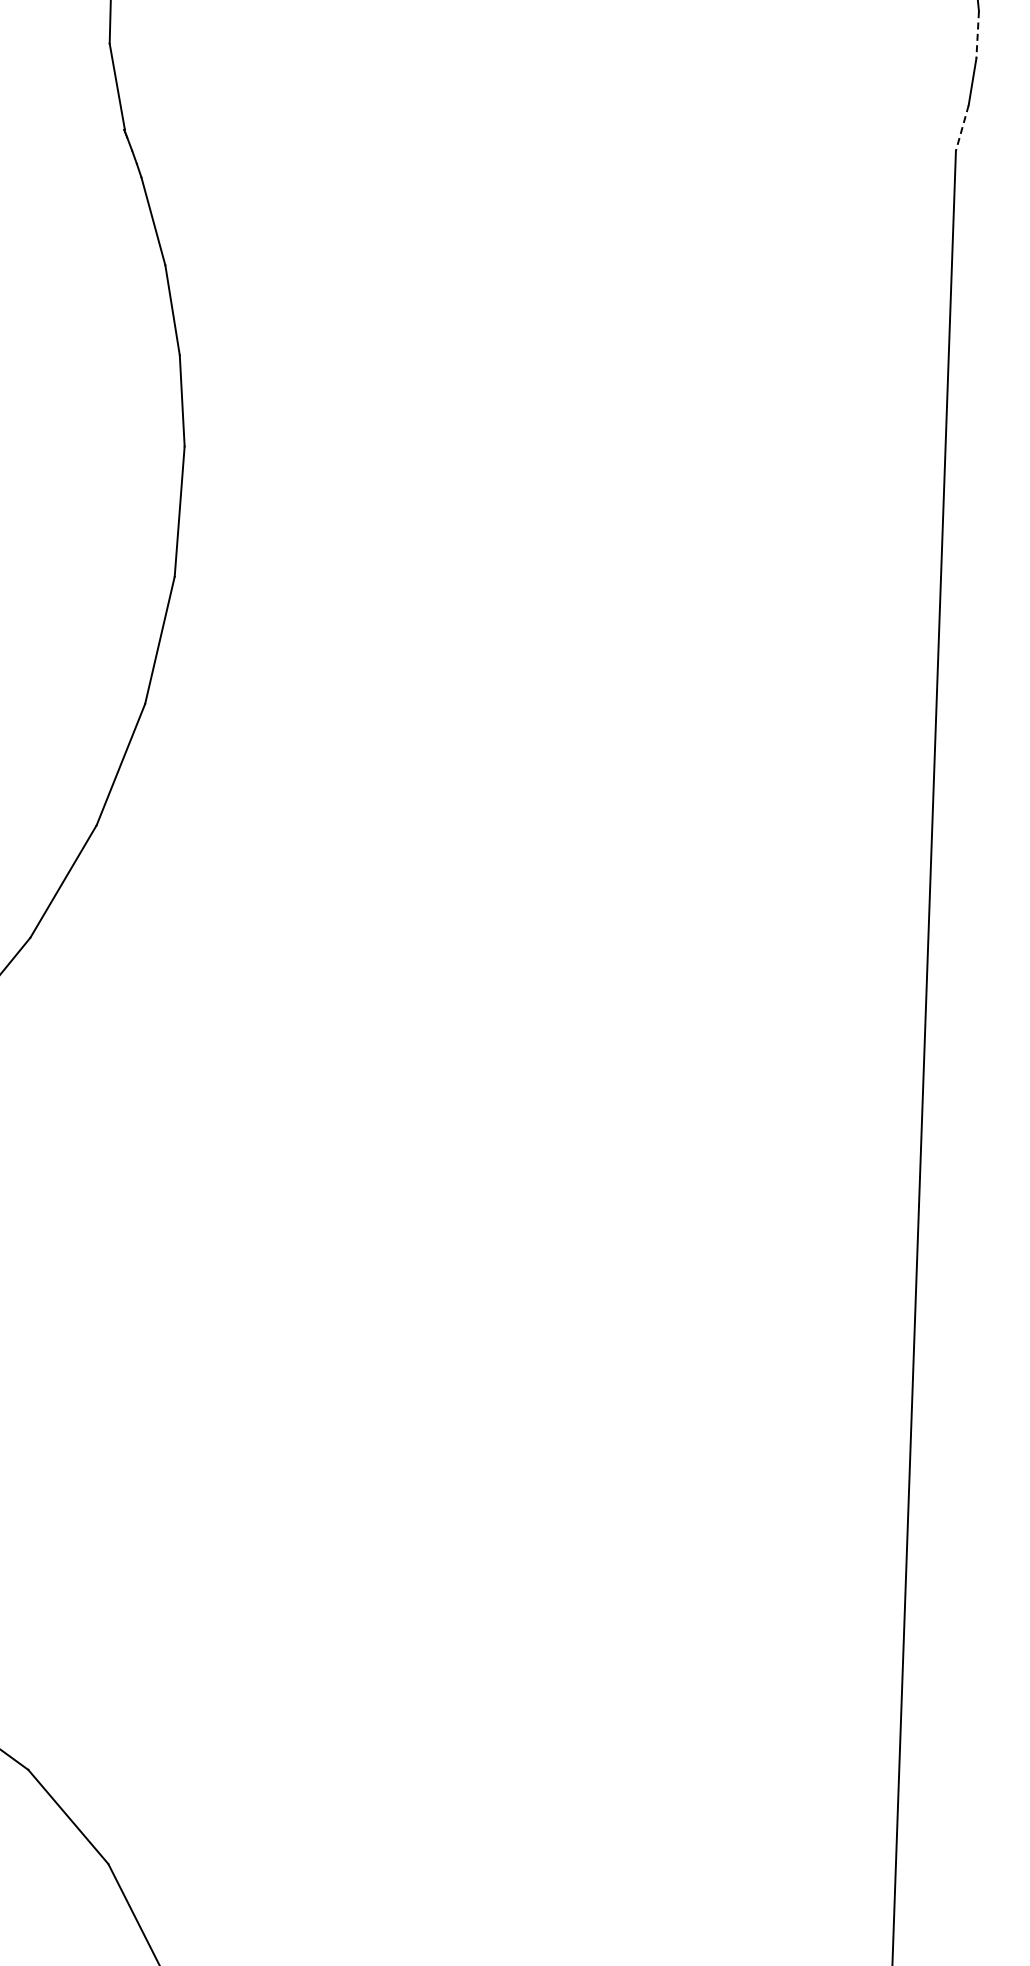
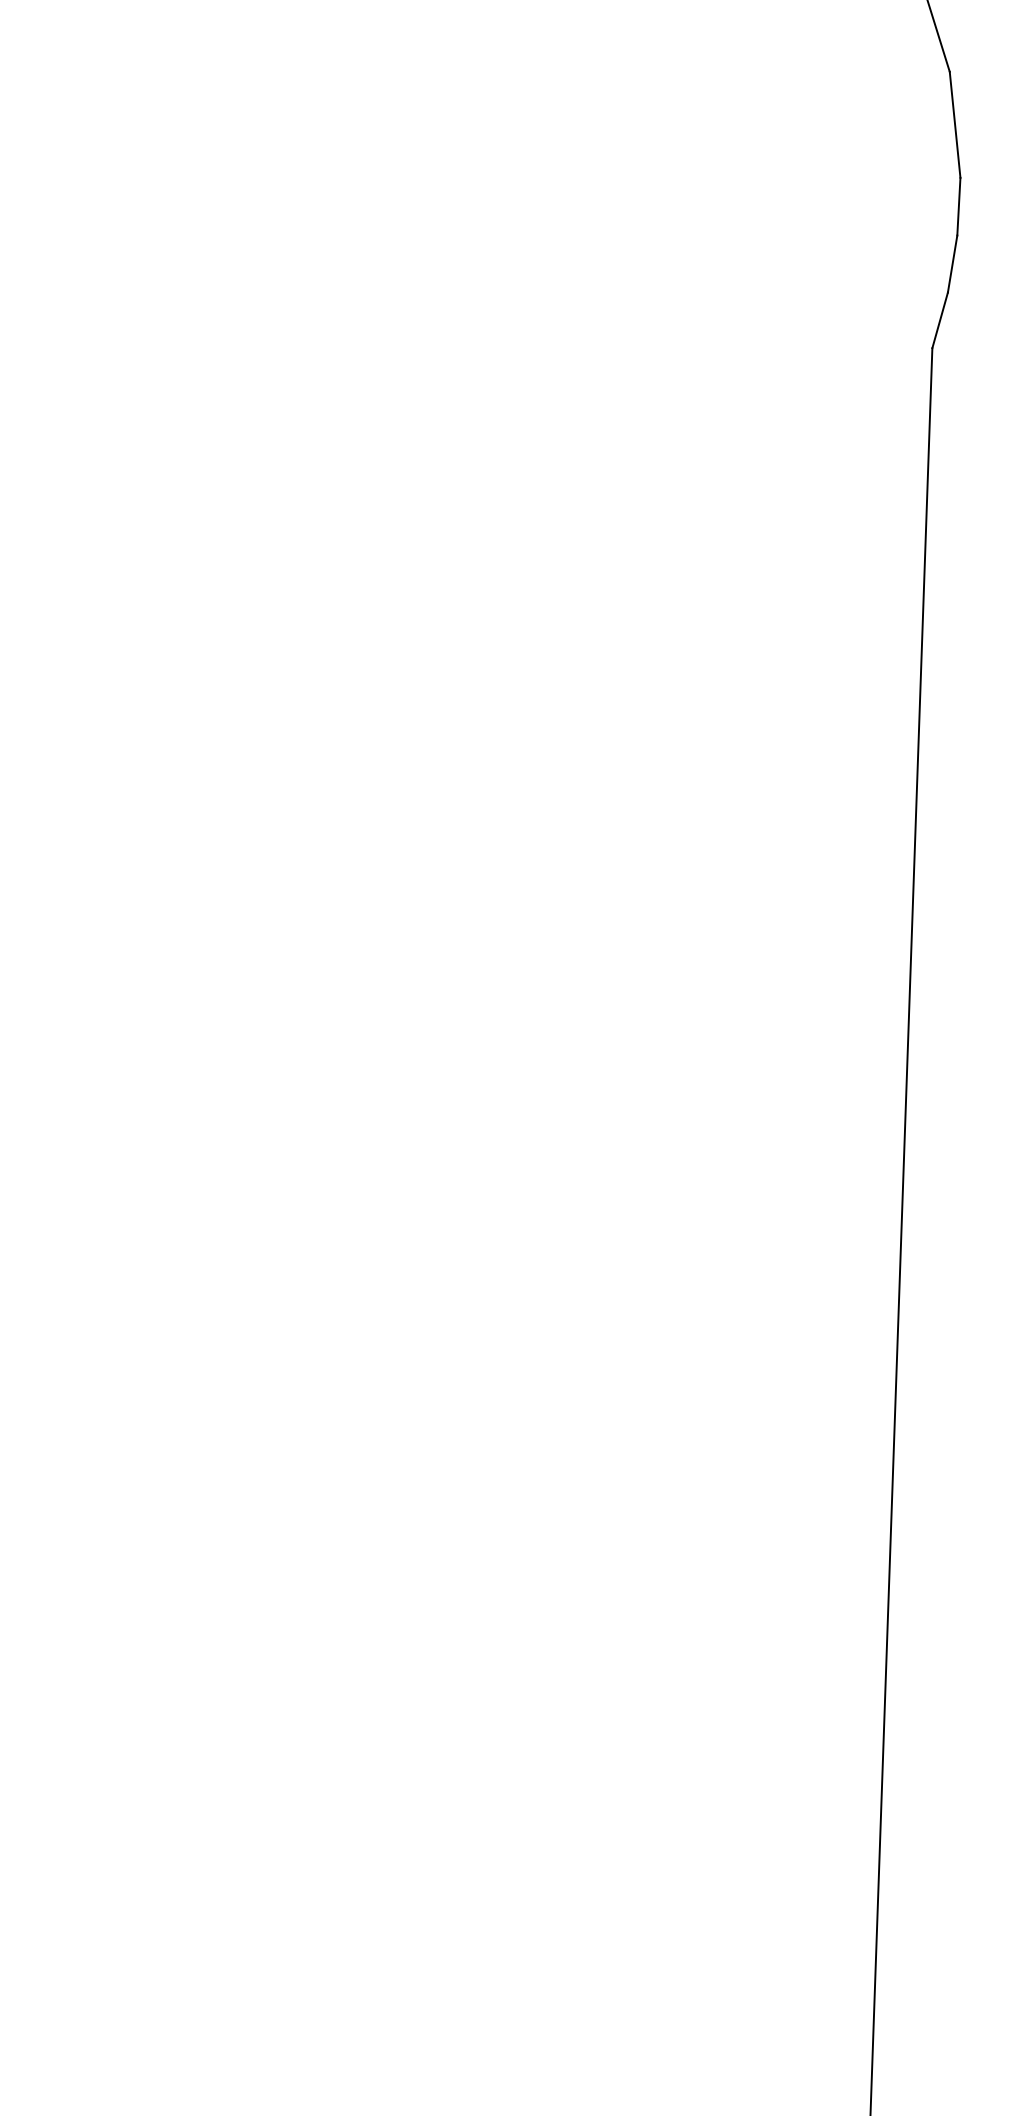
line: (977, 34) -> (958, 206), dashed -> solid
line: (962, 128) -> (940, 320), dashed -> solid

